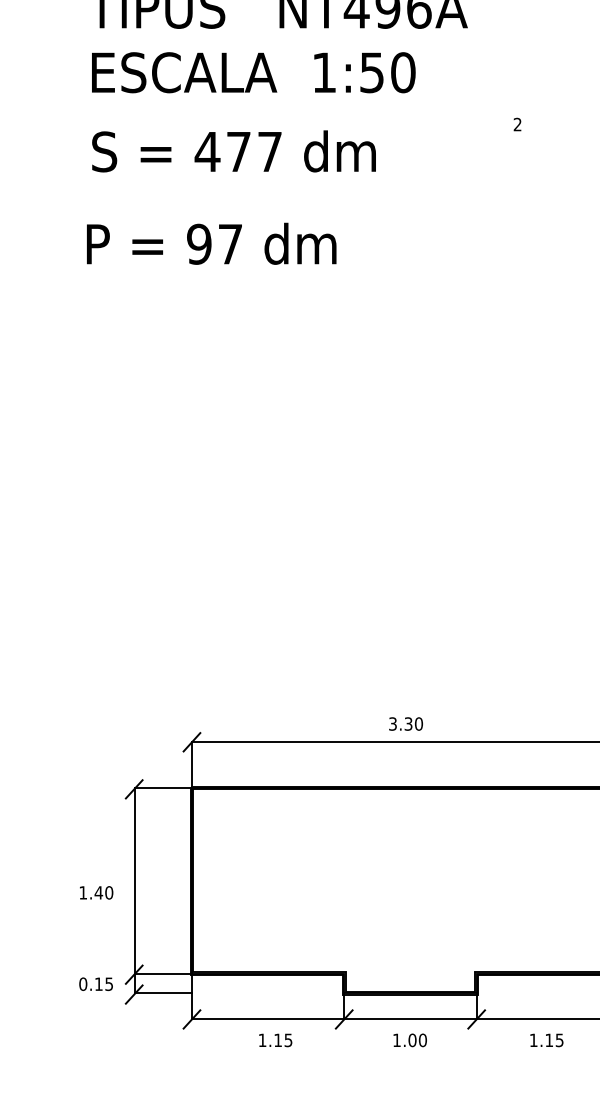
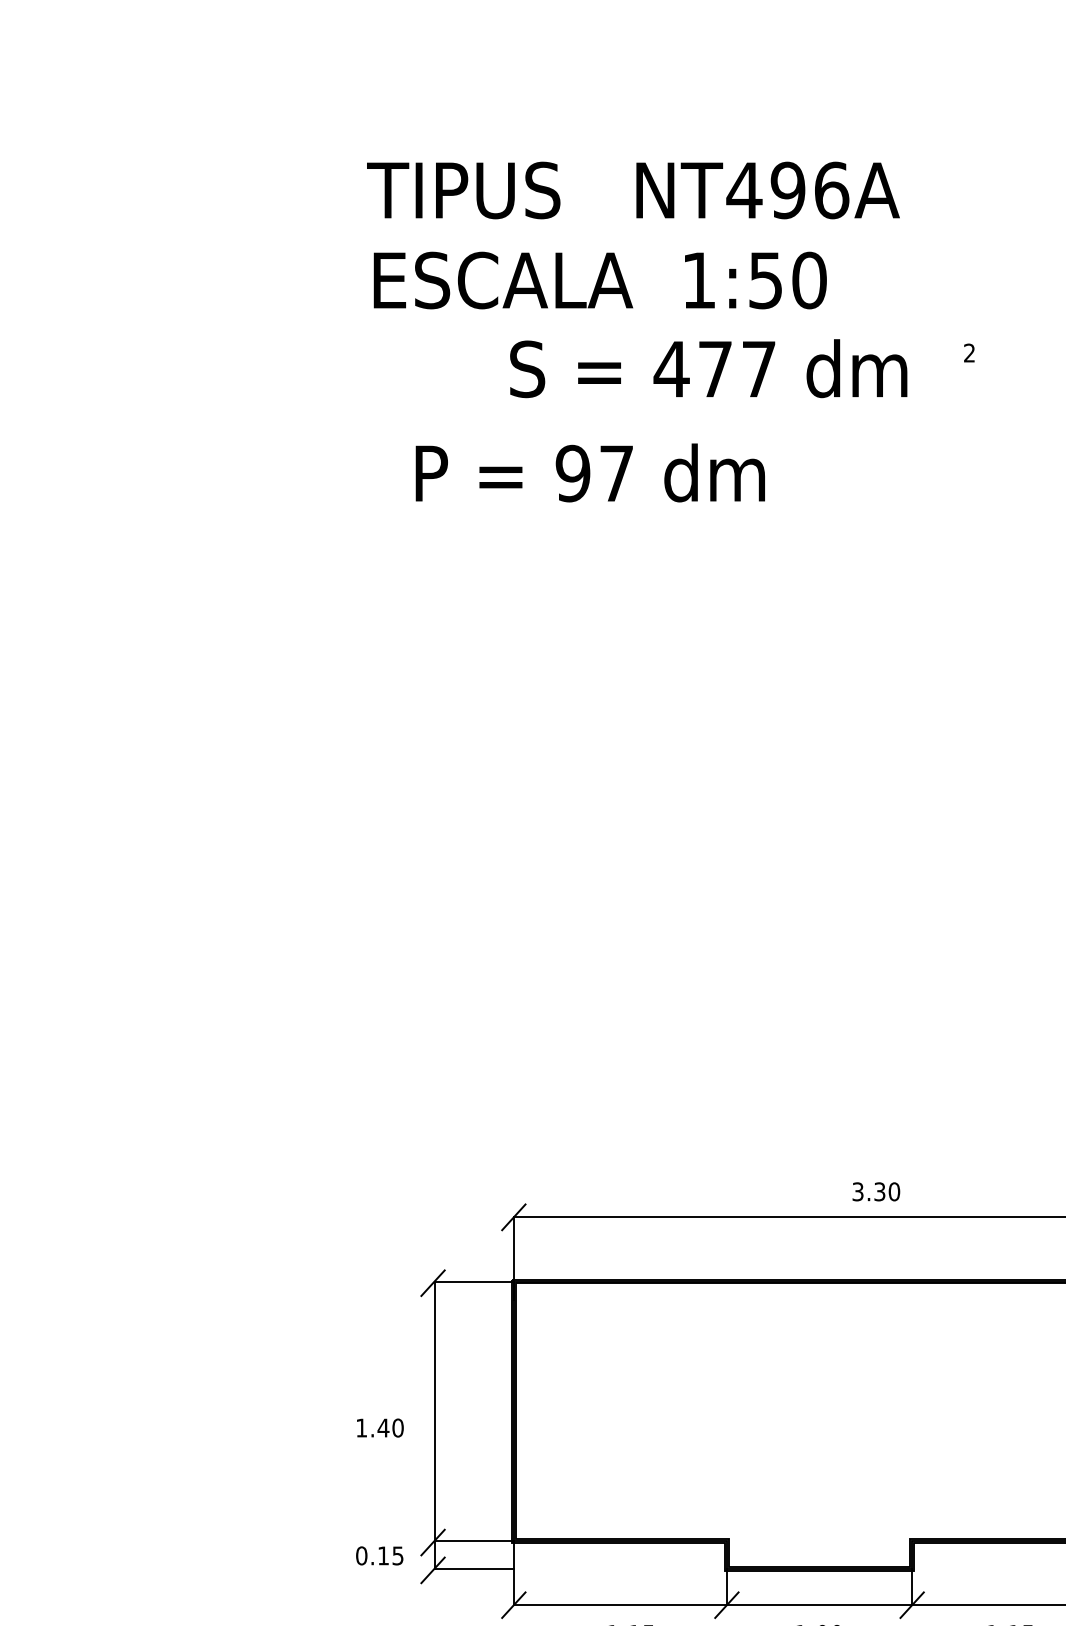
text: (233, 151) -> (708, 368), moved
text: (211, 243) -> (589, 472), moved
text: (406, 723) -> (876, 1191), moved

